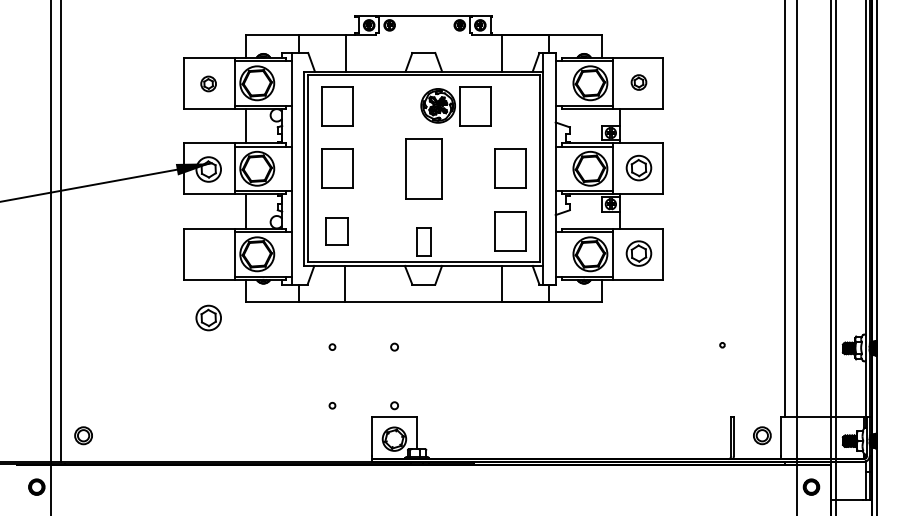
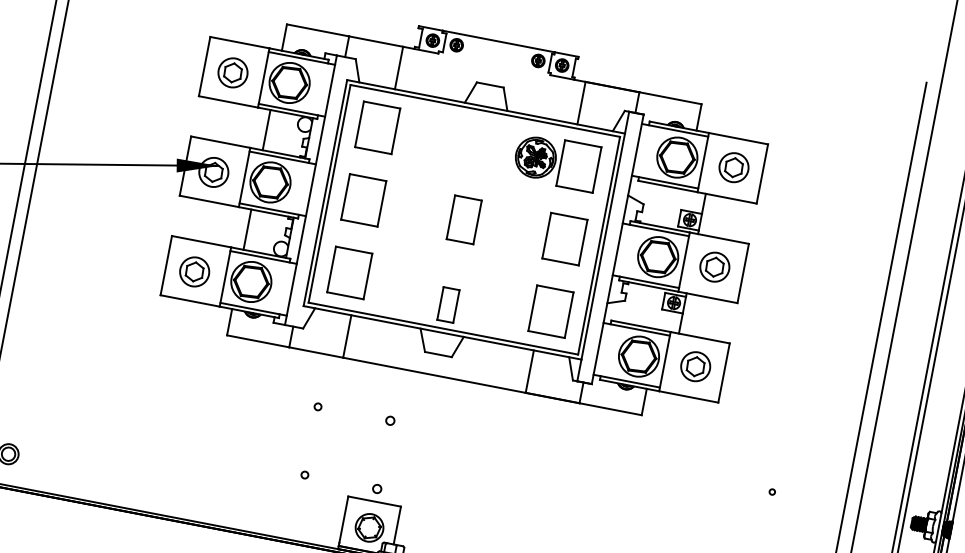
part: (638, 82) -> (733, 167), size x1.67
part: (208, 83) -> (232, 72), size x1.67
part: (455, 106) -> (555, 162), moved
part: (423, 168) -> (464, 219), size x0.62
part: (337, 231) -> (349, 273), size x1.43
part: (208, 317) -> (194, 271), moved

